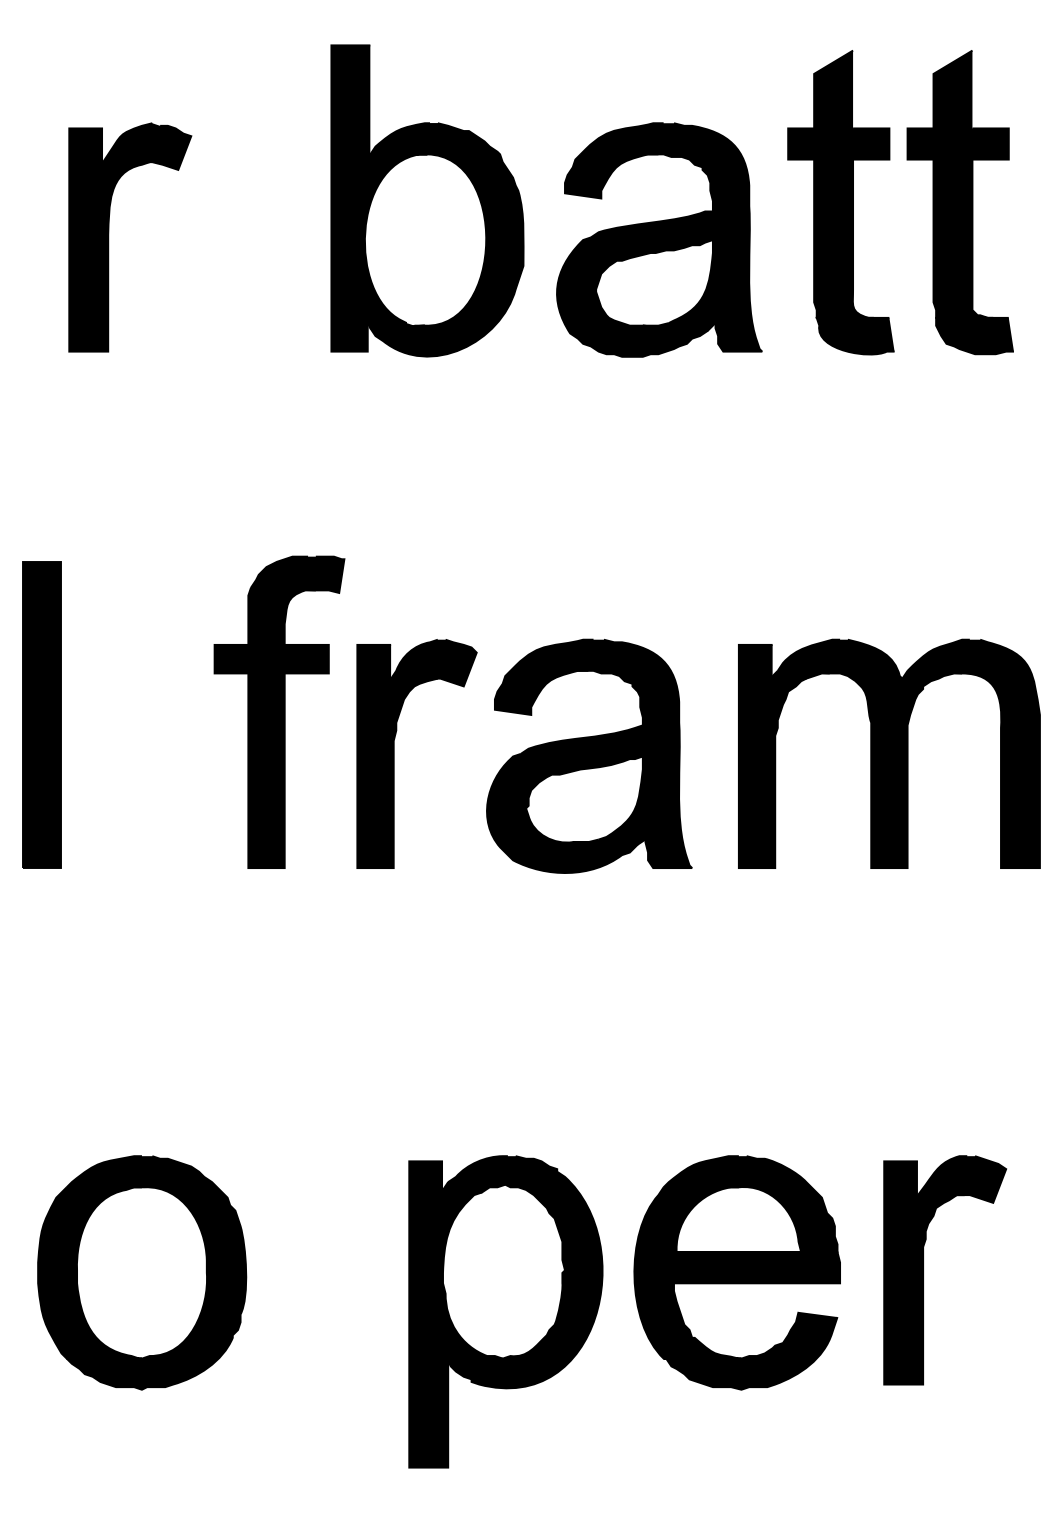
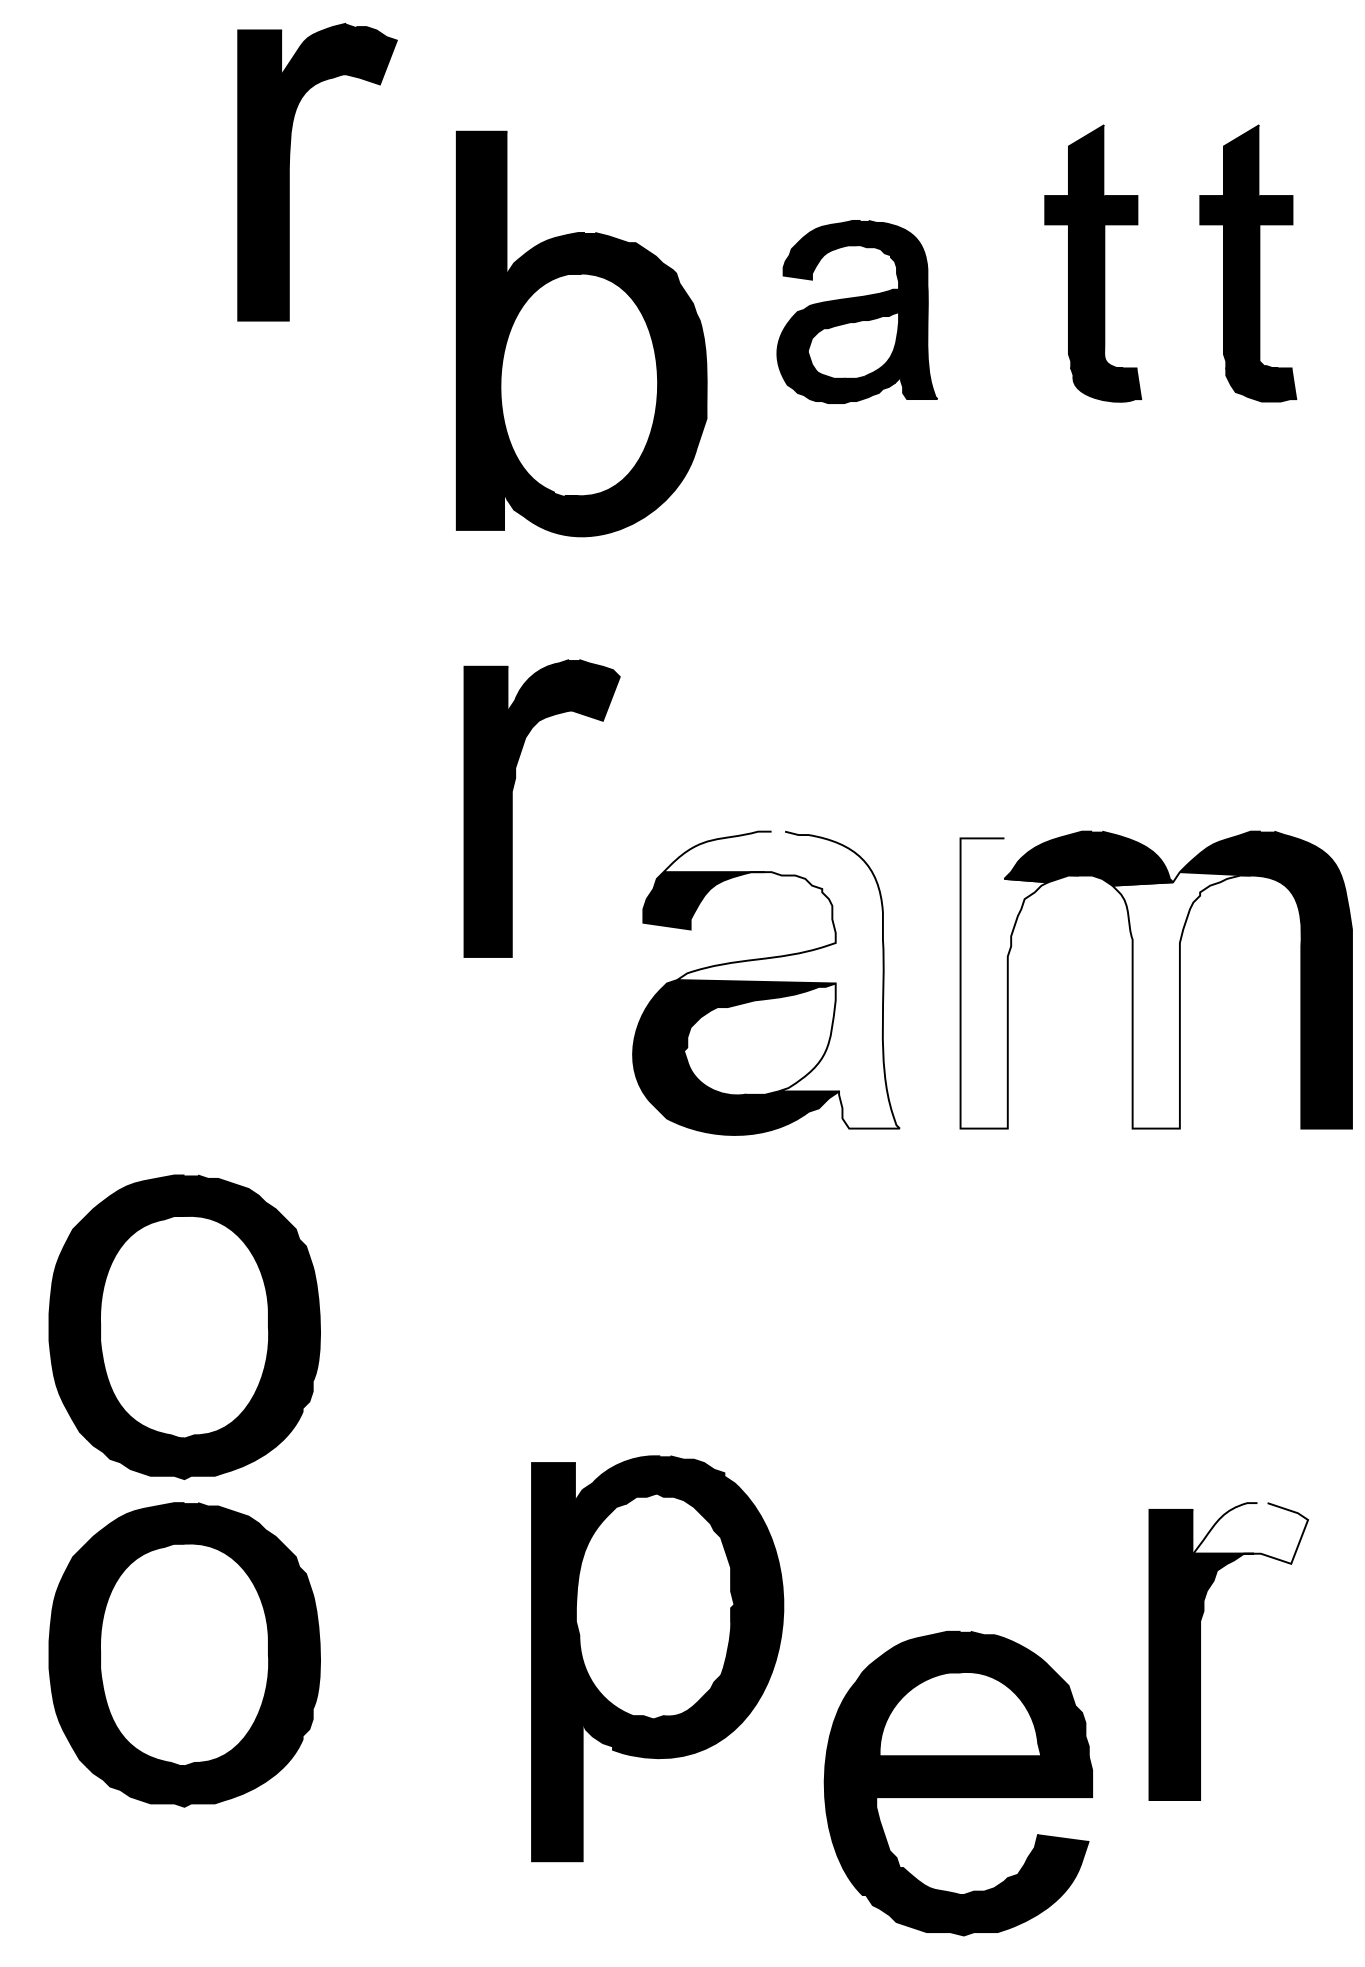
part: (427, 200) -> (581, 333), moved
part: (840, 202) -> (1092, 263), size x0.7
part: (959, 202) -> (1247, 263), size x0.7
part: (109, 237) -> (290, 172), moved
part: (659, 239) -> (857, 311), size x0.6
part: (279, 711) -> (363, 924), removed
part: (41, 714) -> (53, 928), removed
part: (394, 753) -> (512, 807), moved
fill: (601, 753) -> (781, 979), removed
fill: (772, 756) -> (1004, 983), removed
fill: (908, 769) -> (1181, 1000), removed
part: (142, 1020) -> (185, 1326), added
fill: (961, 1179) -> (1249, 1533), removed
part: (736, 1272) -> (957, 1783), moved
part: (505, 1311) -> (657, 1658), moved

